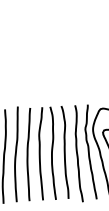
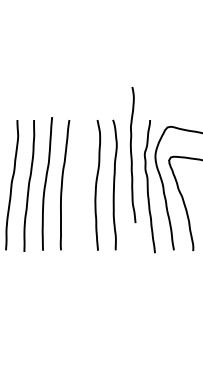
curve: (40, 154) -> (79, 185), removed
curve: (78, 154) -> (132, 155), moved

